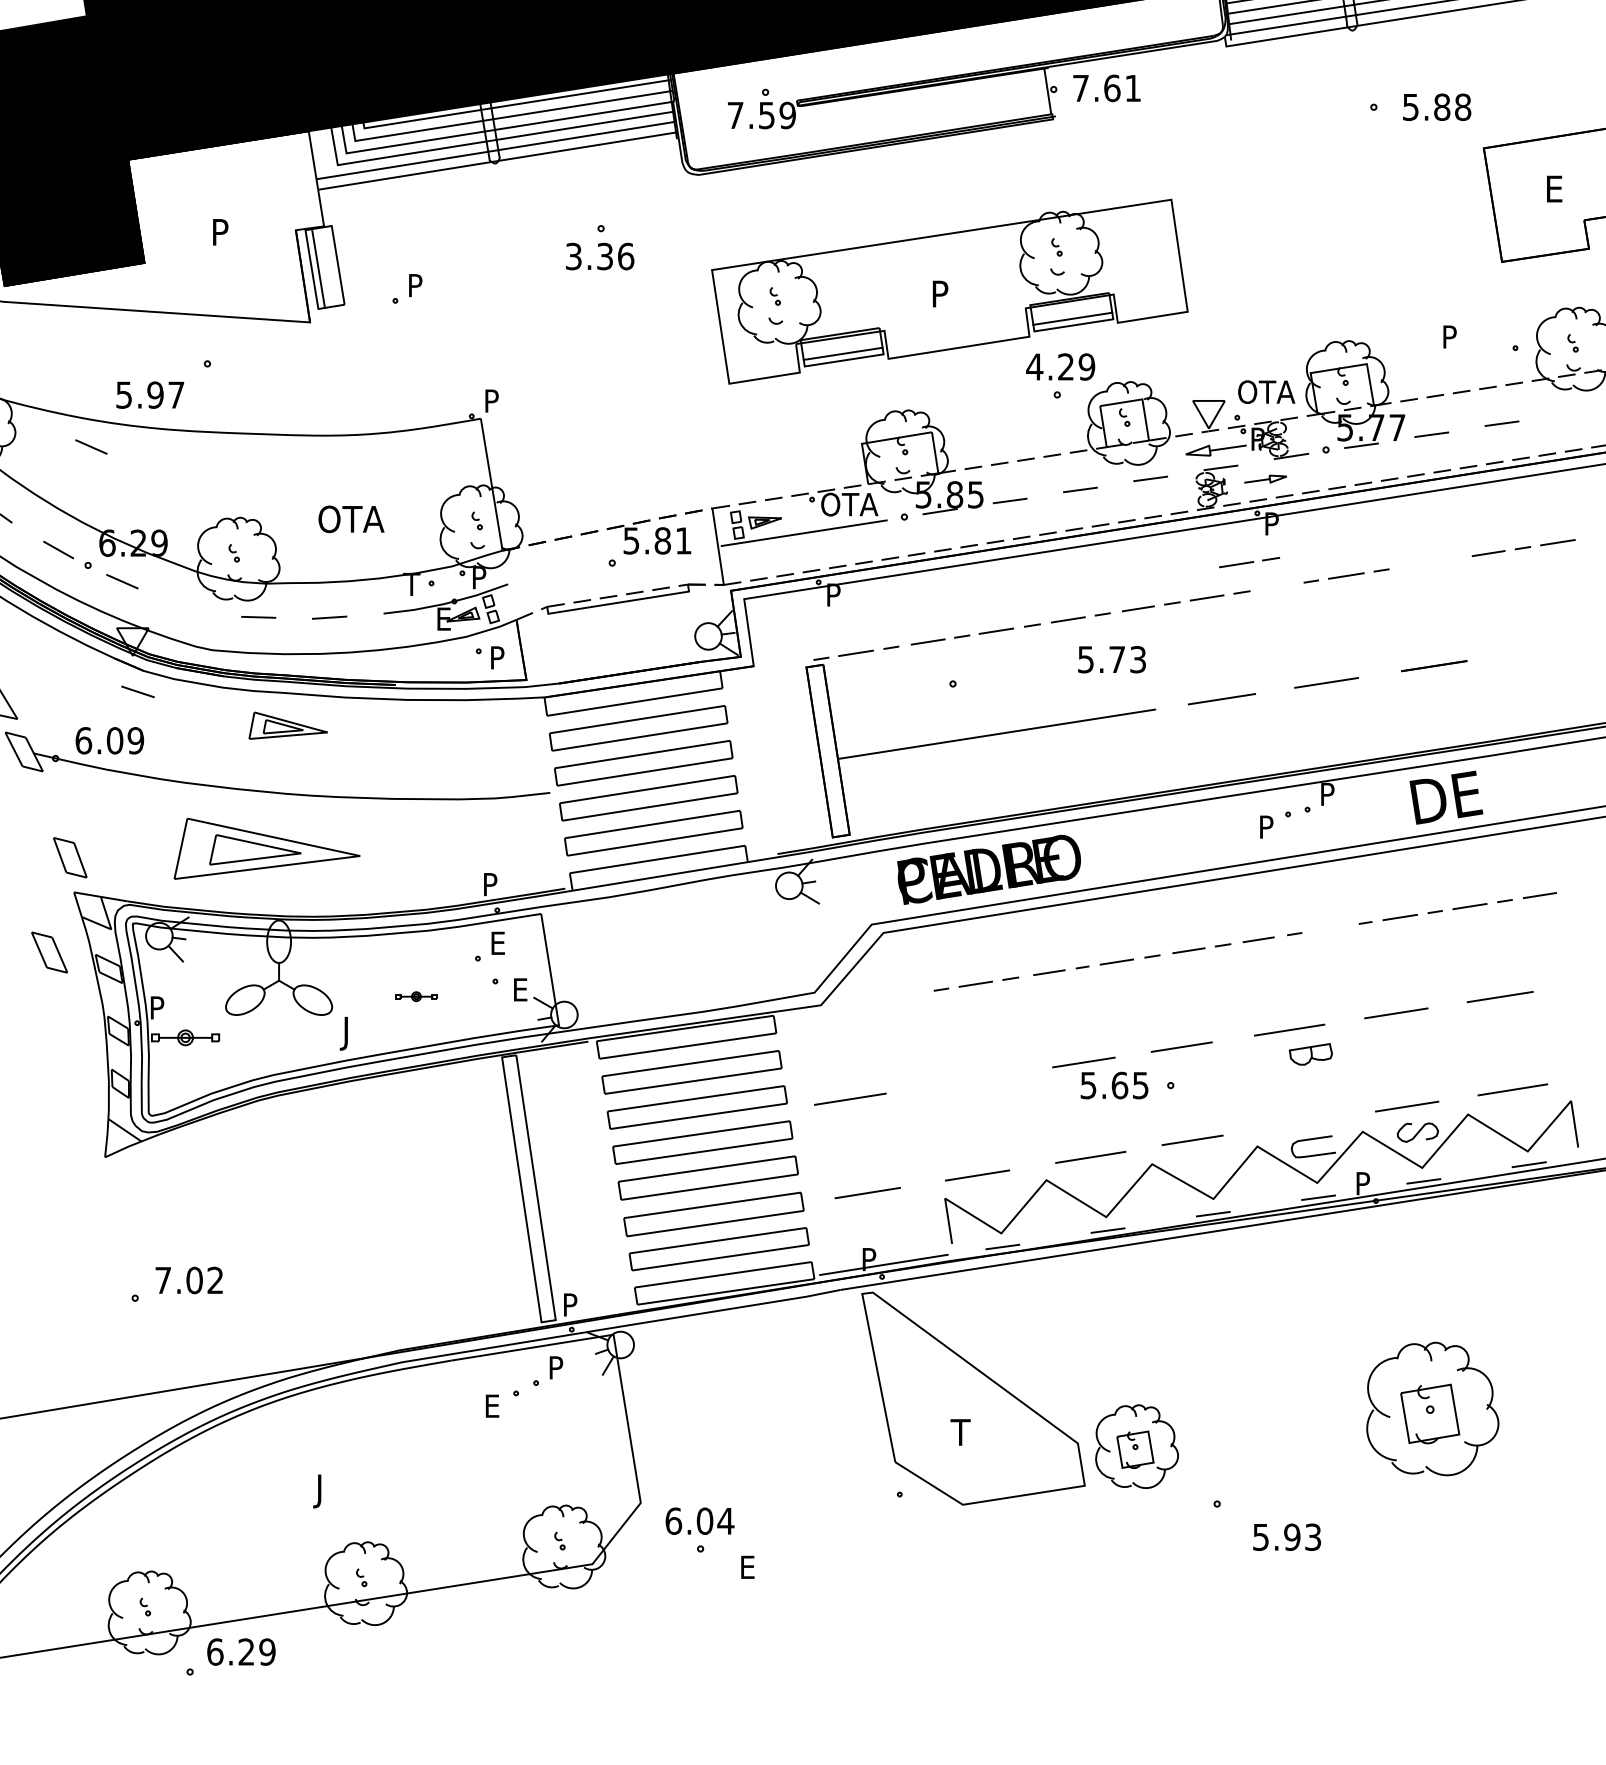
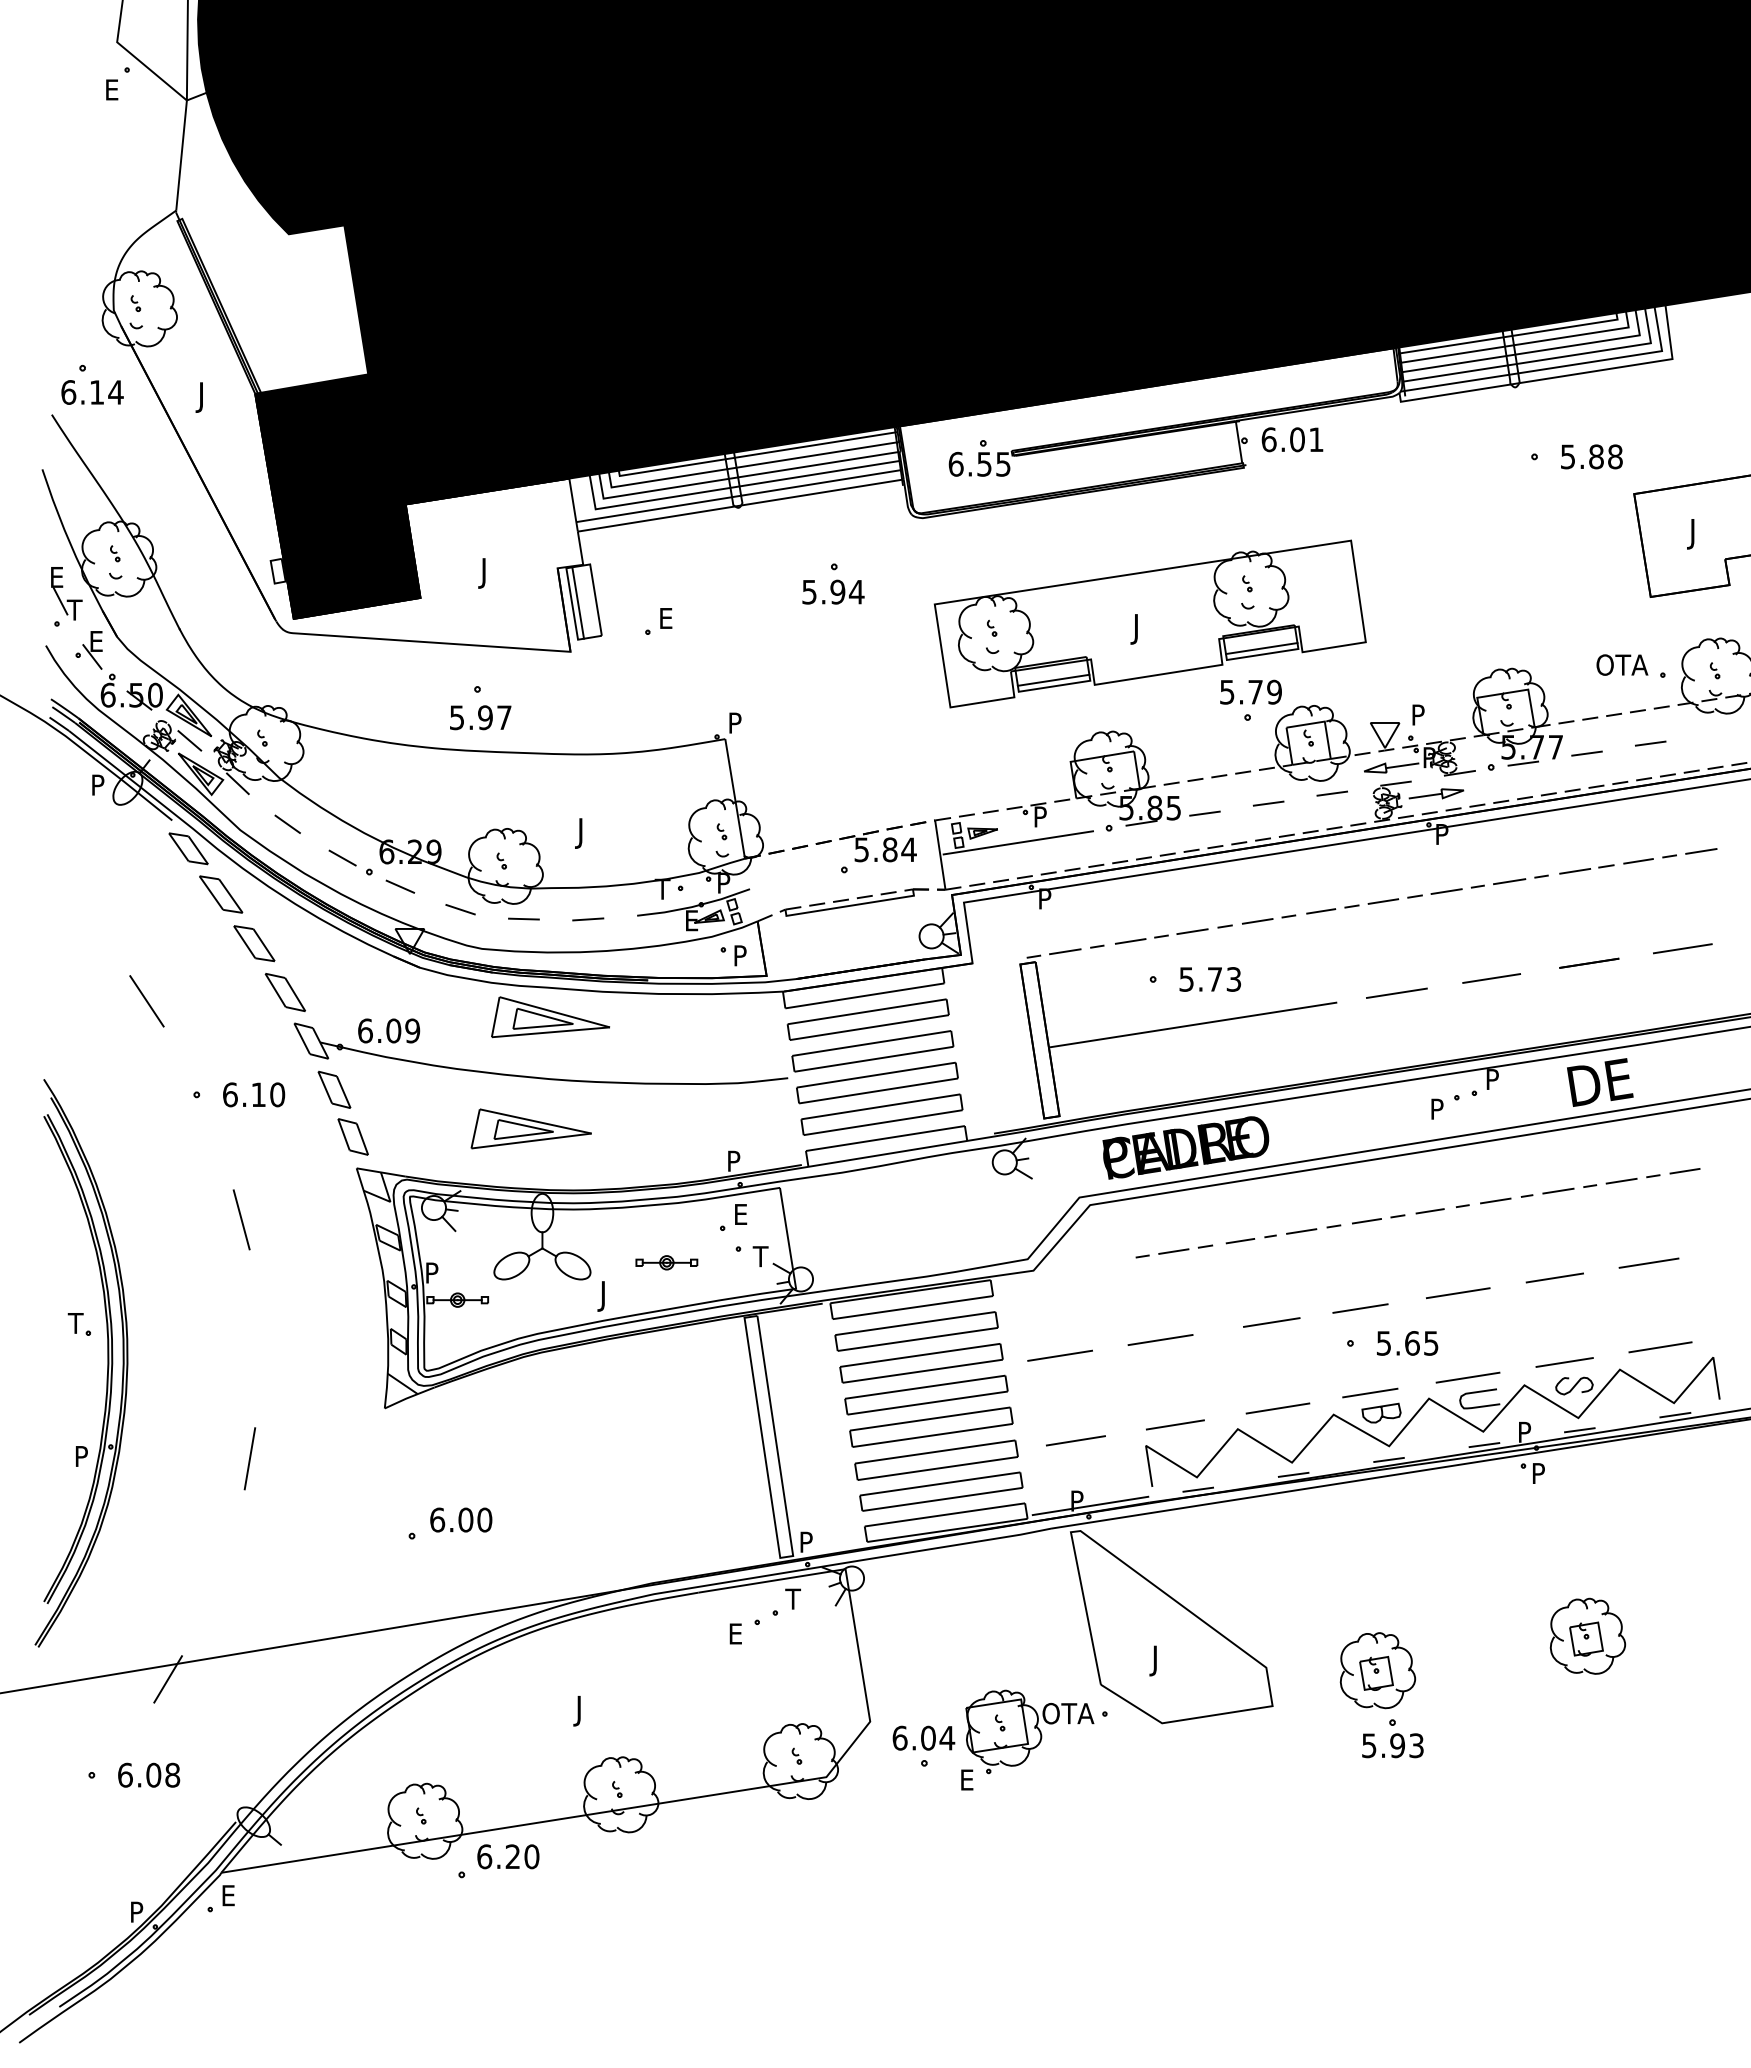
text: (1096, 88) -> (1283, 439), 7.61 -> 6.01
text: (761, 114) -> (979, 463), 7.59 -> 6.55
text: (1552, 192) -> (1696, 534), E -> J
text: (218, 235) -> (487, 573), P -> J
text: (600, 255) -> (833, 591), 3.36 -> 5.94
text: (417, 285) -> (667, 618), P -> E
text: (937, 297) -> (1139, 629), P -> J
text: (1470, 336) -> (1622, 664), P -> OTA
text: (1049, 366) -> (1240, 691), 4.29 -> 5.79
text: (1266, 391) -> (1437, 714), OTA -> P
text: (150, 394) -> (480, 717), moved
line: (91, 446) -> (372, 764), removed
part: (1265, 478) -> (1436, 793), size x1.43
text: (849, 504) -> (1059, 816), OTA -> P
text: (349, 521) -> (606, 832), OTA -> J
text: (683, 540) -> (908, 849), 5.81 -> 5.84
line: (1249, 562) -> (1586, 869), moved
line: (1276, 586) -> (1446, 891), added
line: (1537, 649) -> (1682, 948), added
text: (1111, 659) -> (1209, 979), moved
line: (137, 691) -> (460, 909), moved
part: (287, 725) -> (550, 1017), size x1.67
part: (265, 848) -> (530, 1128), size x0.71
line: (1330, 927) -> (1495, 1200), added
part: (49, 952) -> (334, 1089), moved
text: (519, 989) -> (760, 1256), E -> T
part: (415, 996) -> (666, 1262), size x1.67
curve: (1310, 1053) -> (1381, 1412), moved
line: (961, 1081) -> (1160, 1339), added
text: (1114, 1085) -> (1407, 1343), moved
line: (1299, 1123) -> (1467, 1377), added
part: (1371, 1229) -> (1532, 1473), added
text: (189, 1279) -> (461, 1519), 7.02 -> 6.00
text: (555, 1367) -> (792, 1598), P -> T
part: (1432, 1407) -> (1587, 1635), size x0.62
text: (960, 1435) -> (1159, 1660), T -> J
part: (1136, 1446) -> (1377, 1670), moved
part: (816, 1513) -> (1029, 1731), added
text: (1286, 1536) -> (1392, 1745), moved
text: (267, 1651) -> (531, 1856), 6.29 -> 6.20

